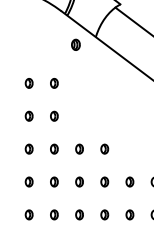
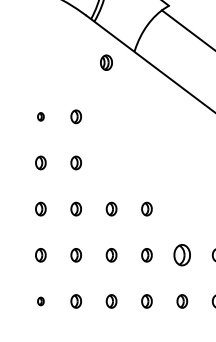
part: (28, 83) -> (40, 116), size x0.6
part: (130, 182) -> (182, 255), size x1.6
part: (28, 214) -> (40, 301), size x0.6

